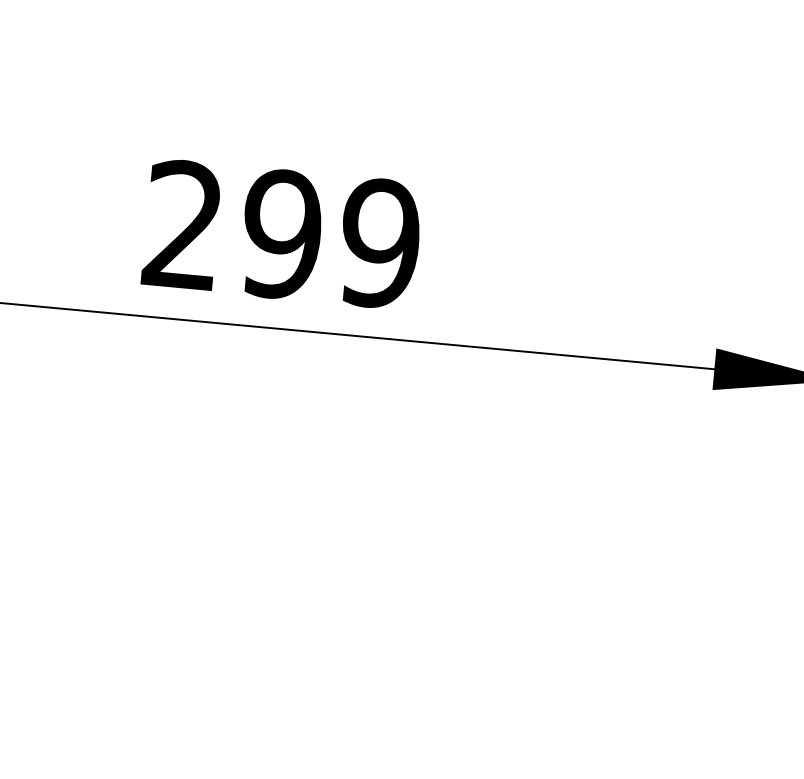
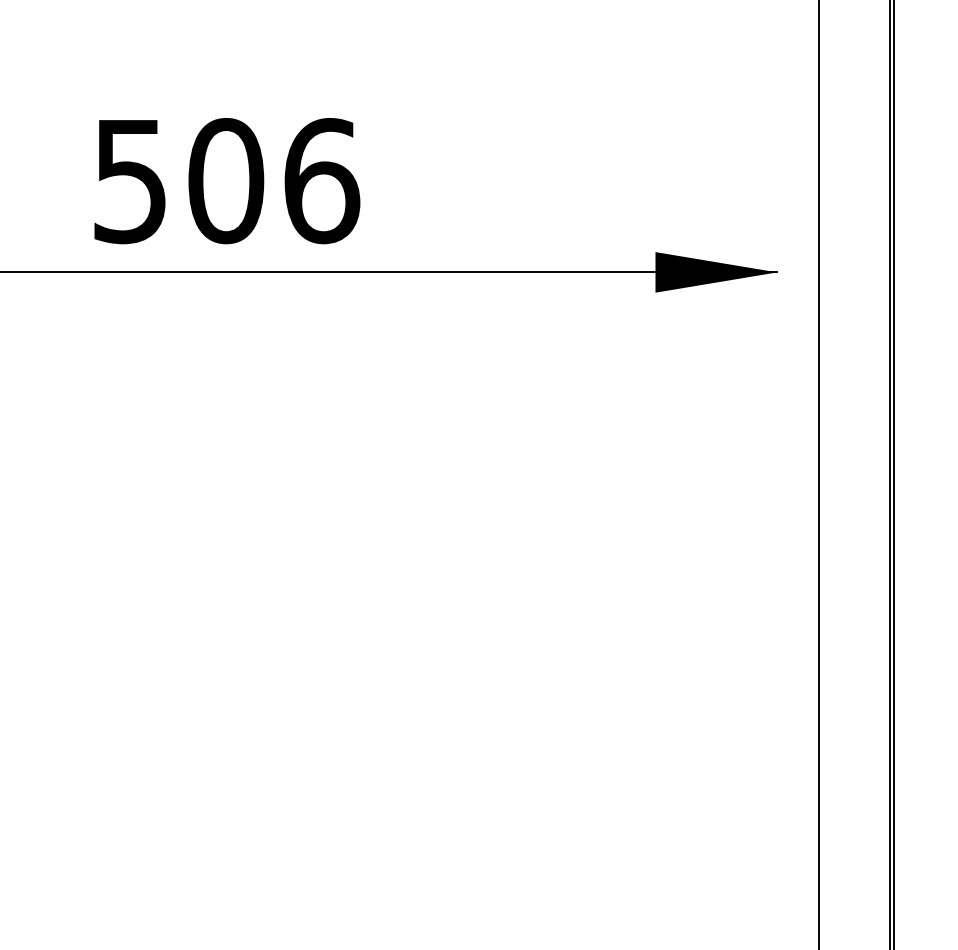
text: (283, 235) -> (227, 181), 299 -> 506

